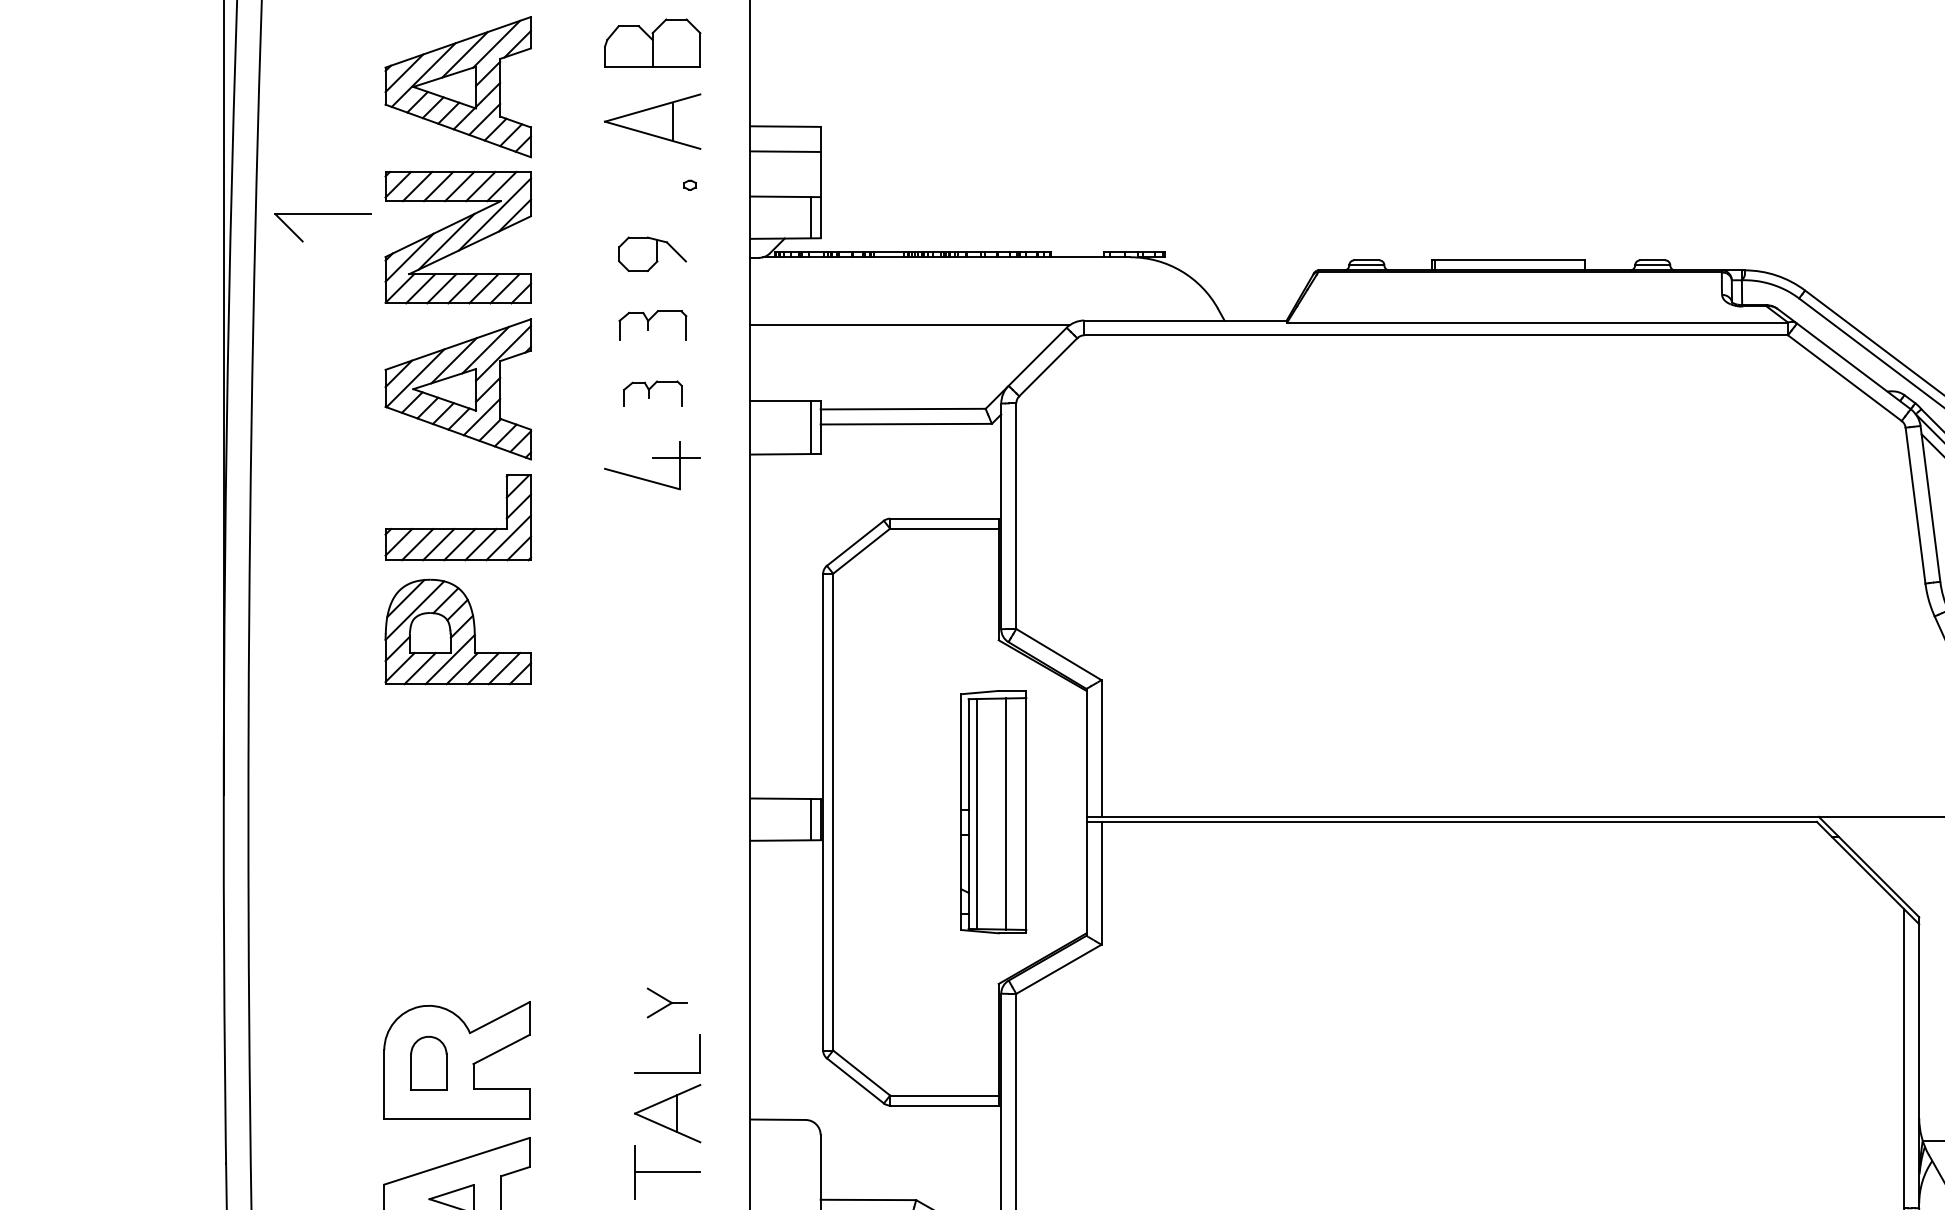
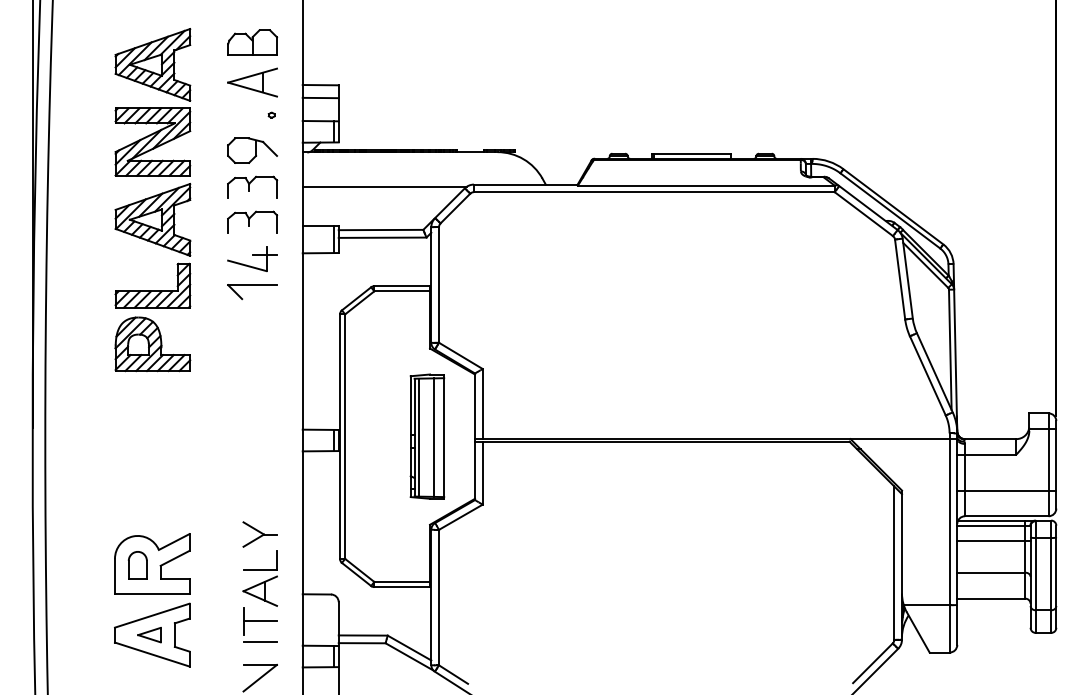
part: (322, 215) -> (252, 285), moved
part: (652, 254) -> (252, 150), size x1.43
part: (652, 324) -> (252, 186), size x1.43
part: (652, 392) -> (252, 221), size x1.67
part: (666, 1002) -> (259, 534), size x1.67

